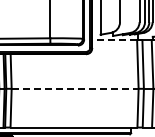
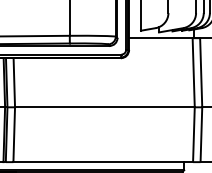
line: (114, 40) -> (160, 38), dashed -> solid
line: (75, 88) -> (105, 106), dashed -> solid

